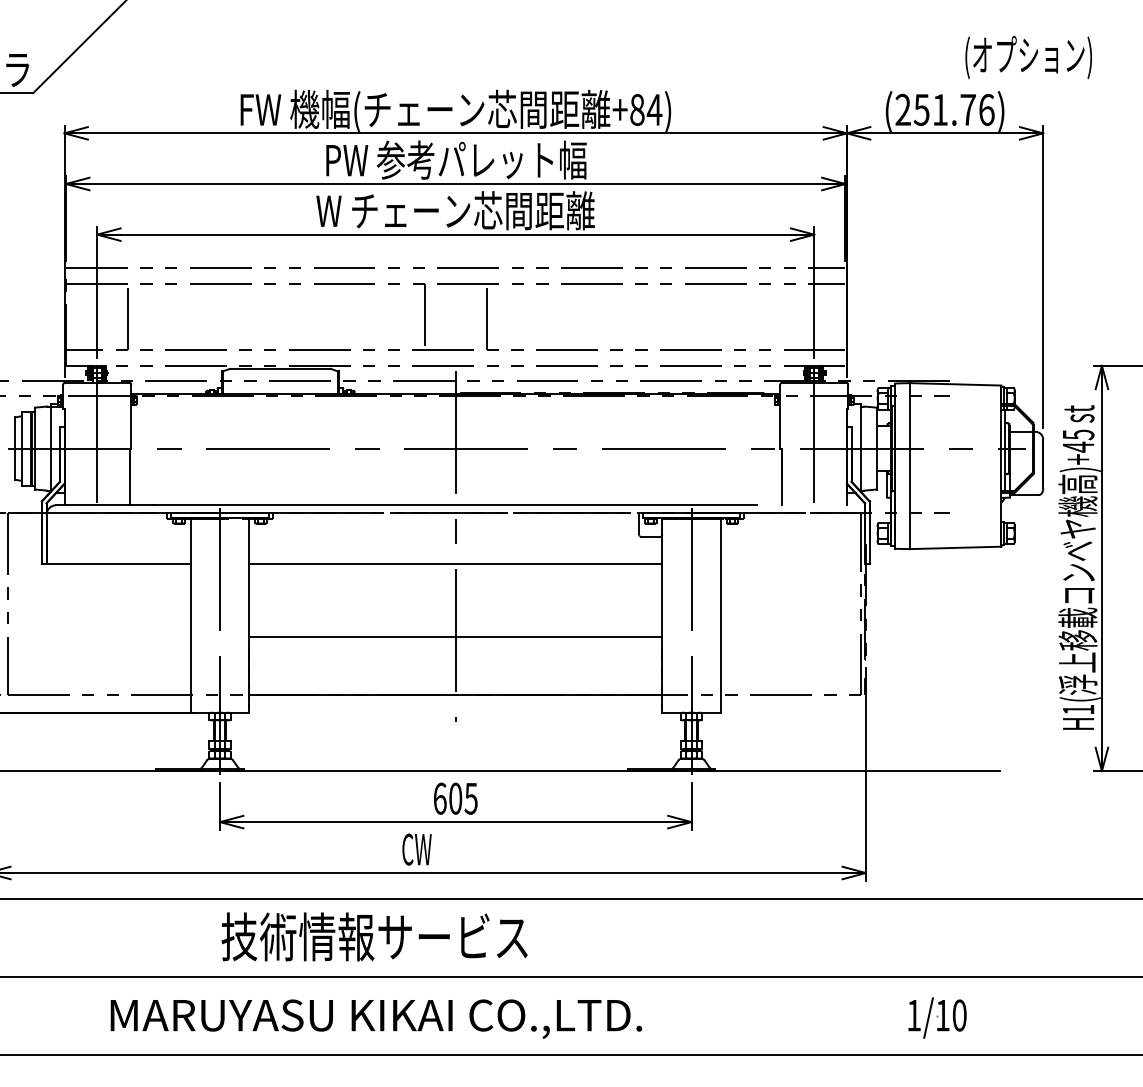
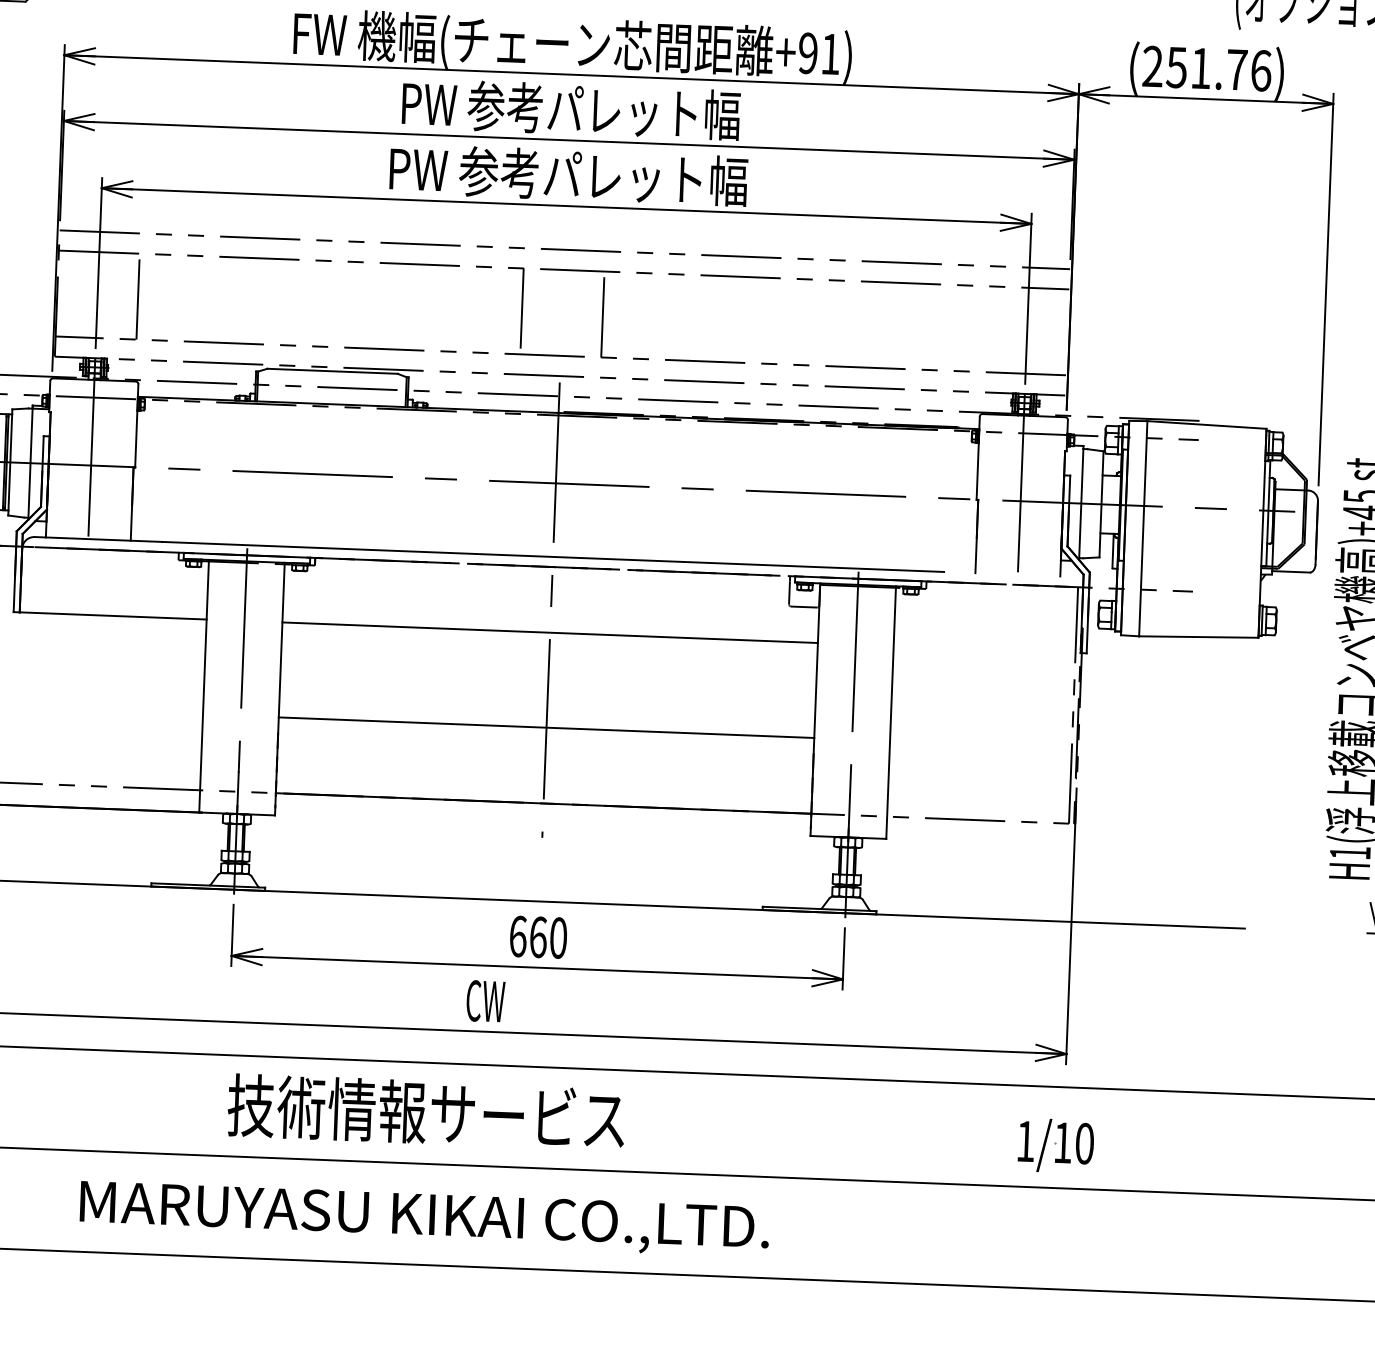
text: (646, 109) -> (820, 53), +84) -> +91)
text: (455, 210) -> (567, 174), W チェーン芯間距離 -> PW 参考パレット幅
text: (463, 798) -> (548, 937), 605 -> 660
part: (937, 1017) -> (1055, 1145), moved

